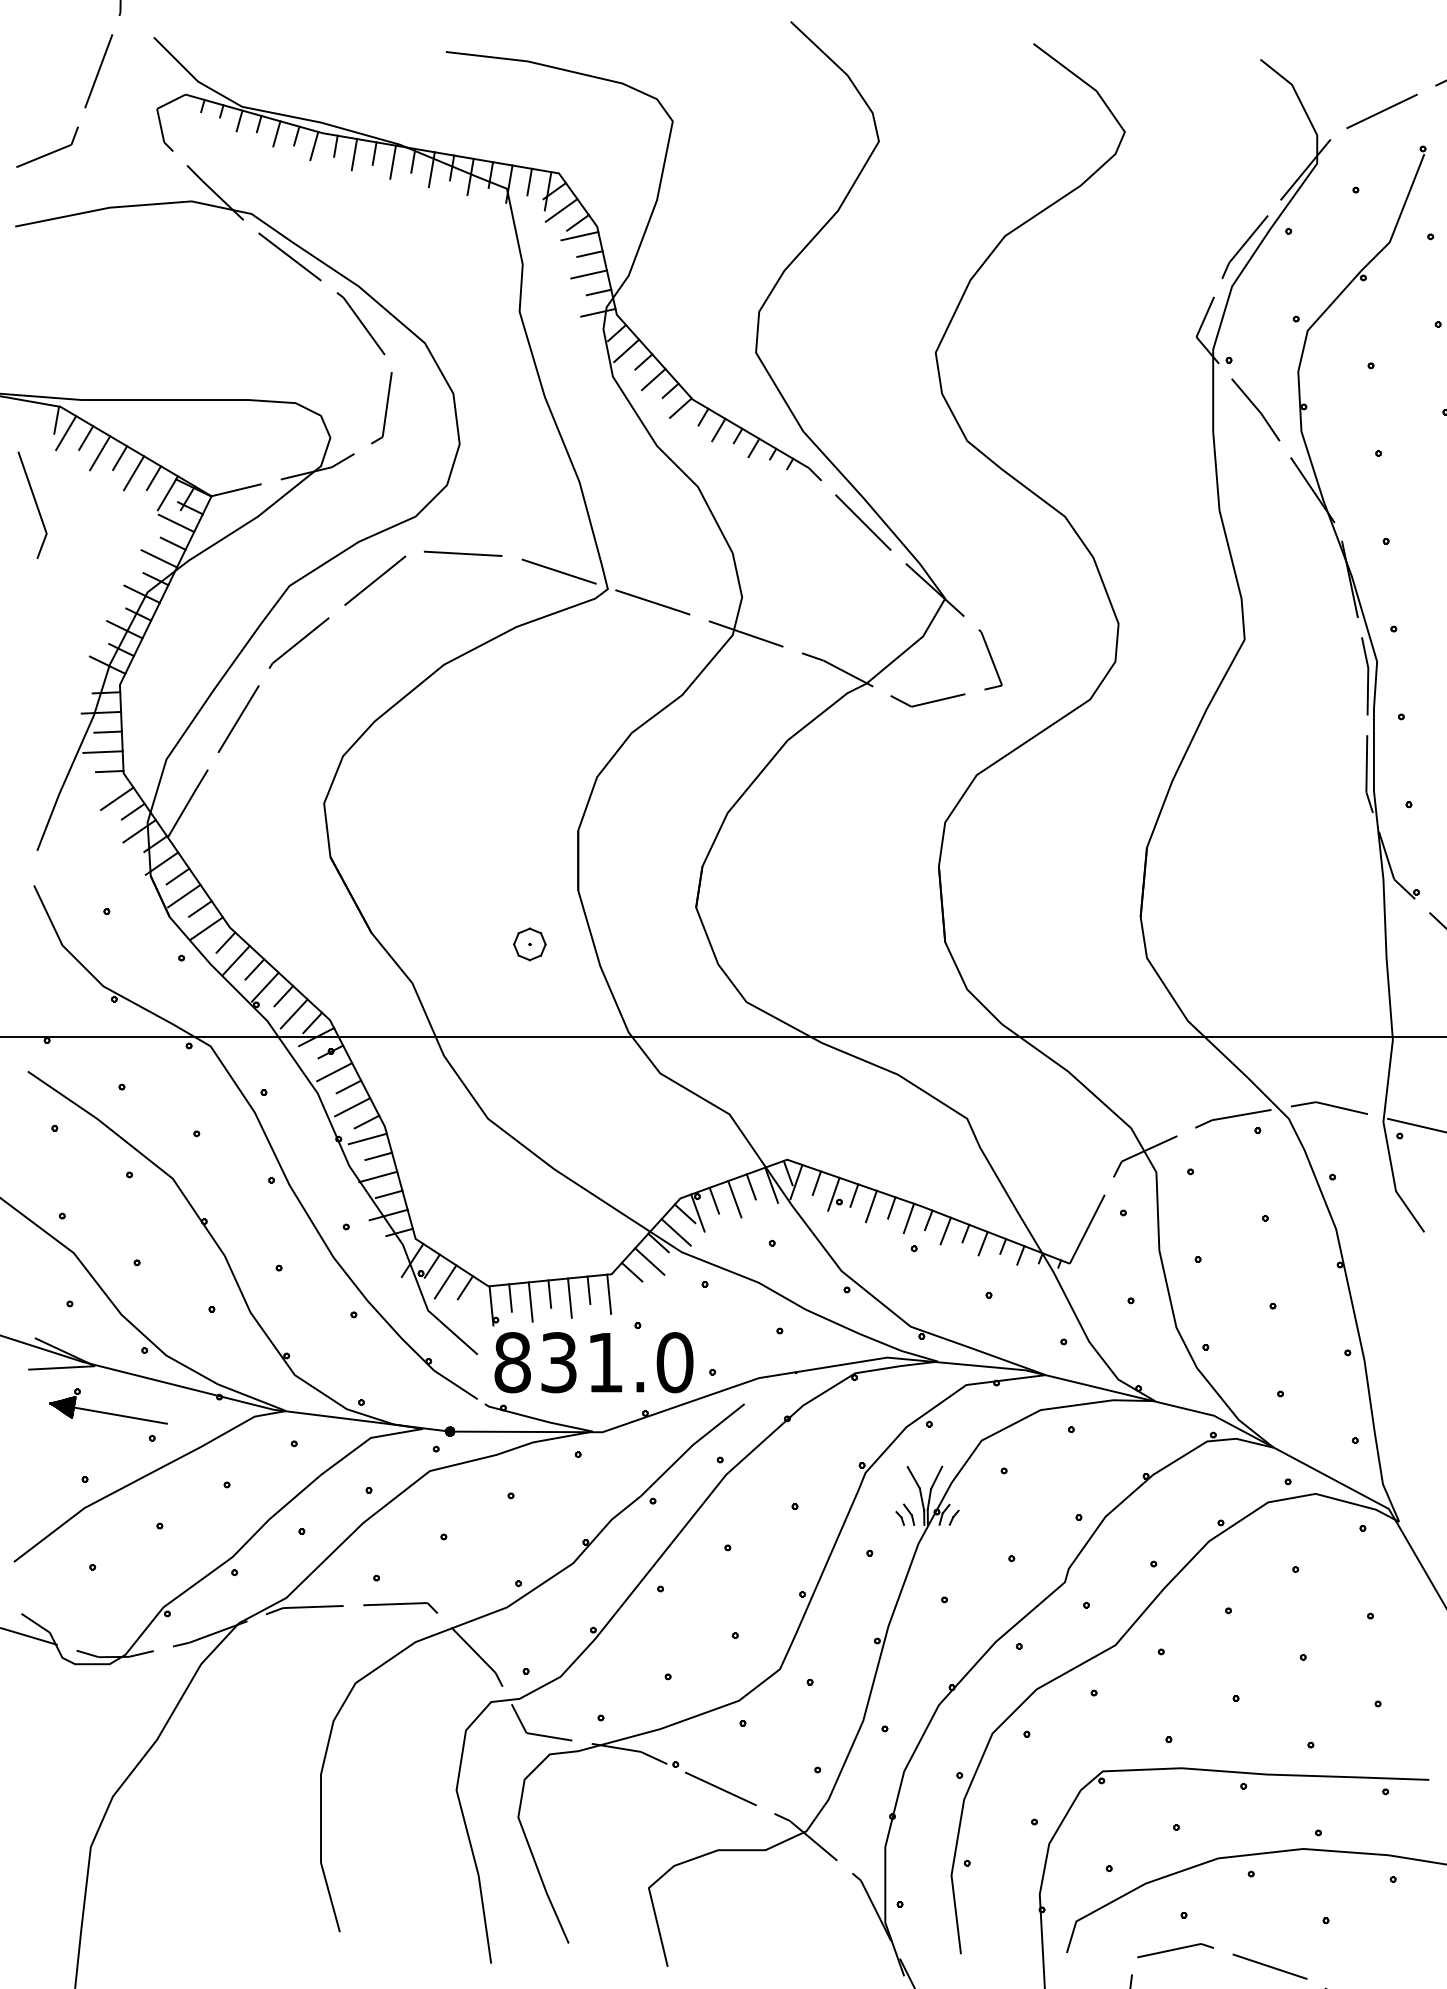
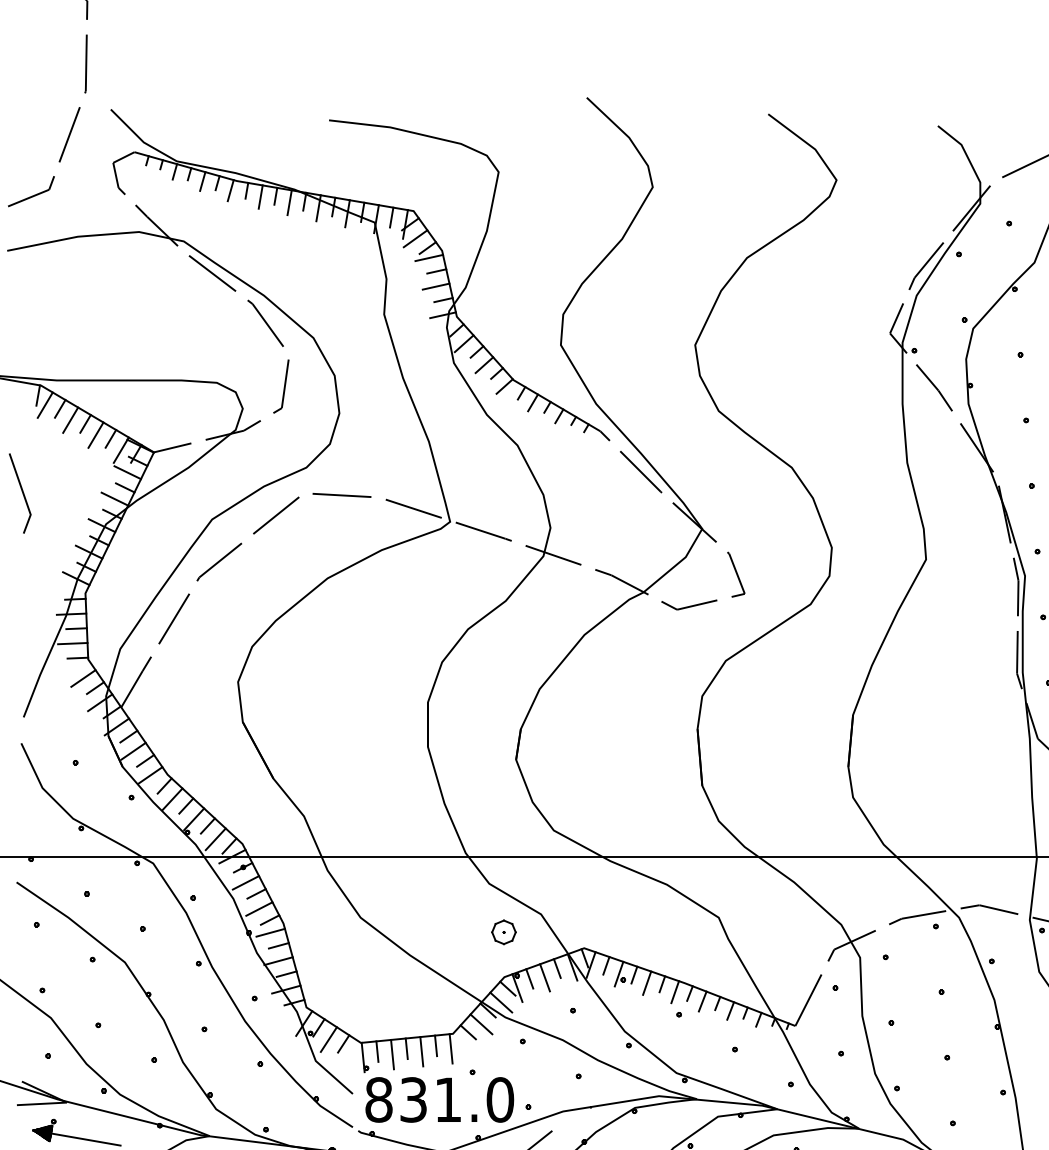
line: (35, 504) -> (22, 492), moved
part: (529, 944) -> (503, 932), moved

